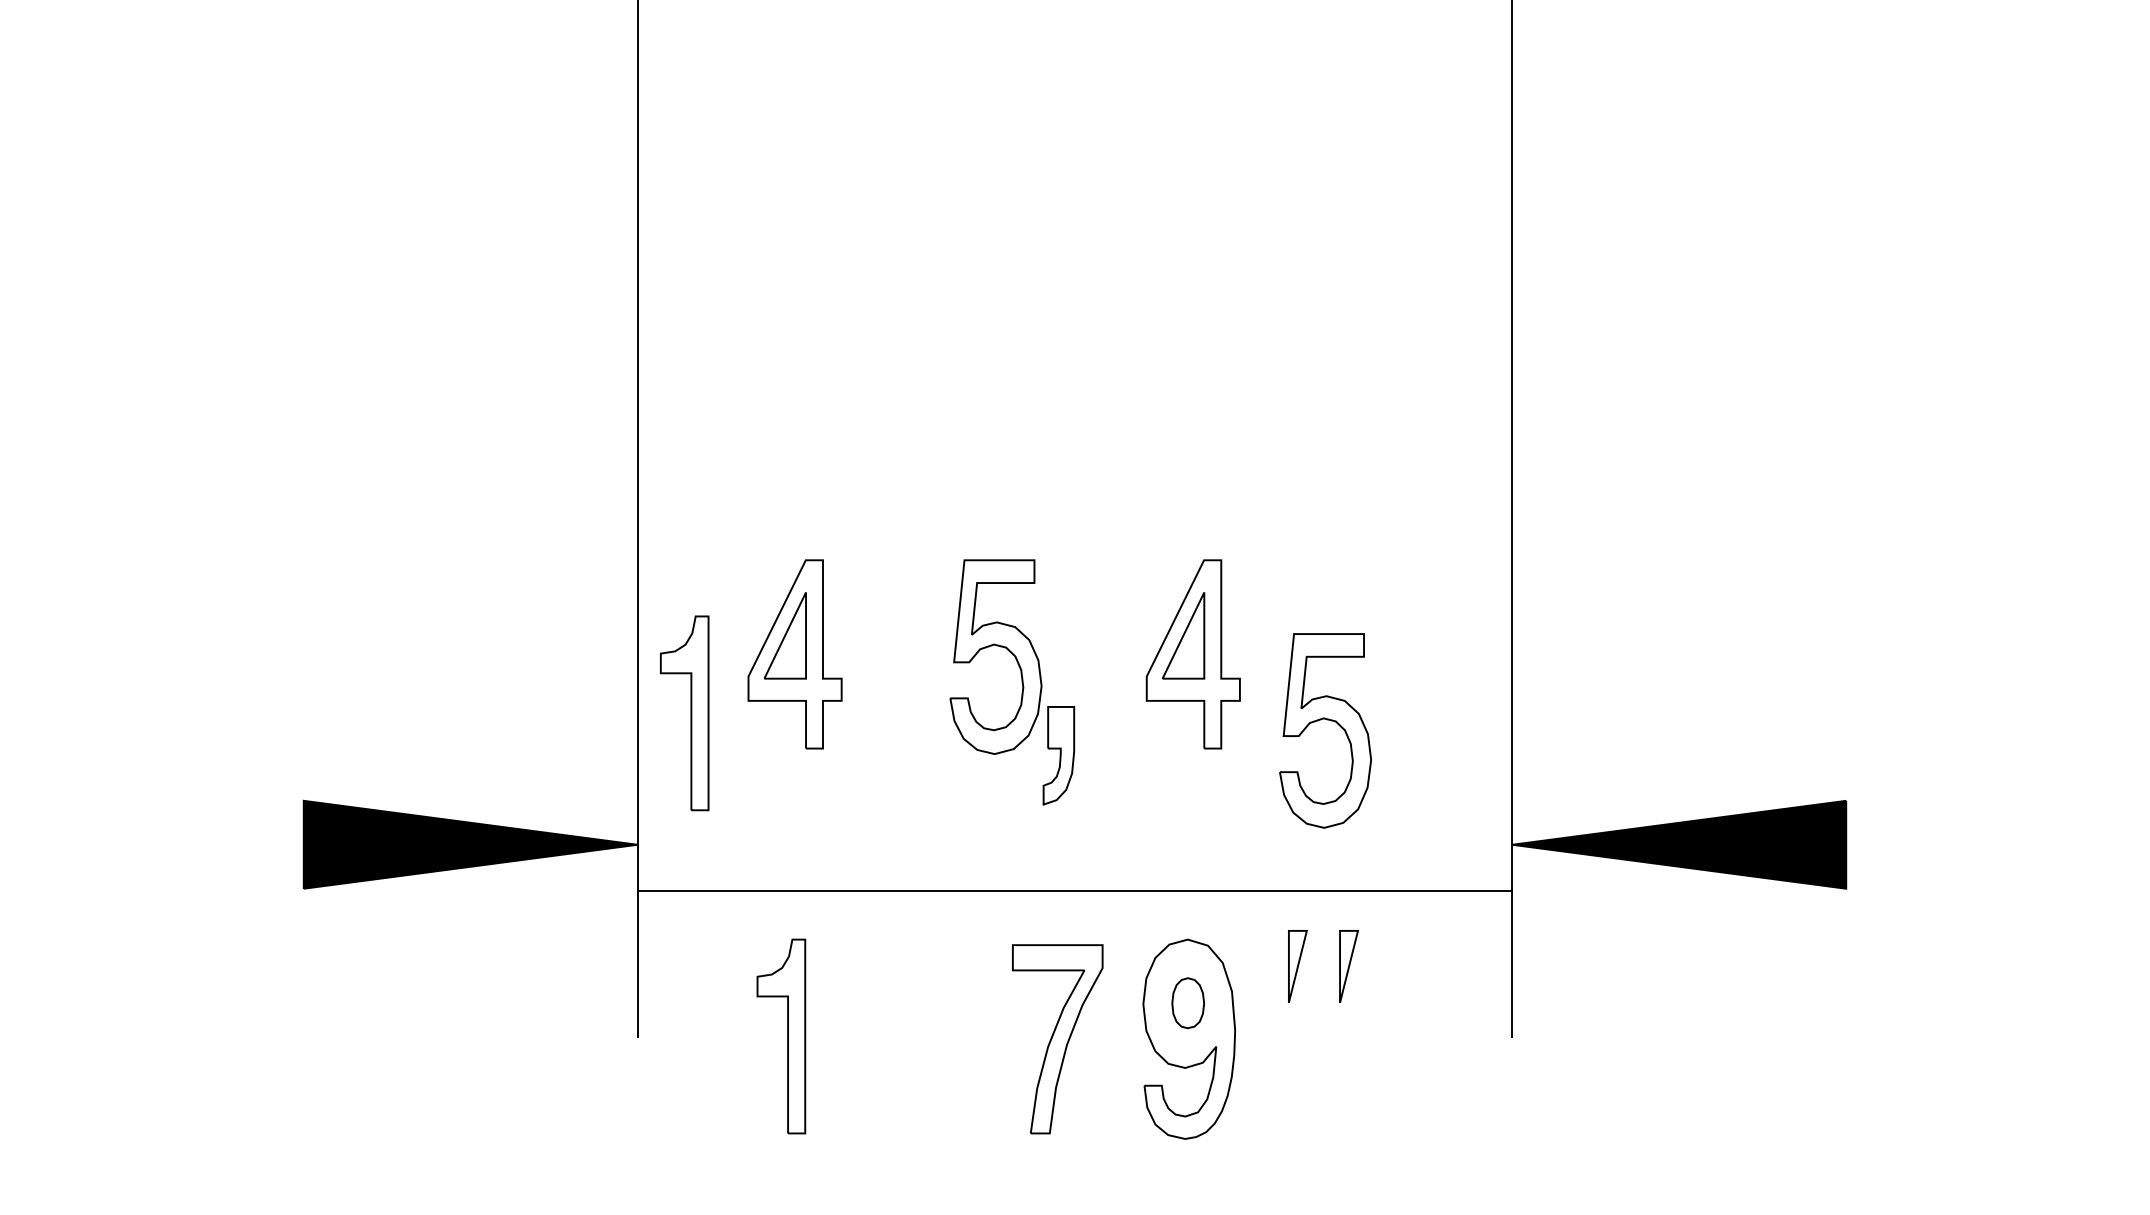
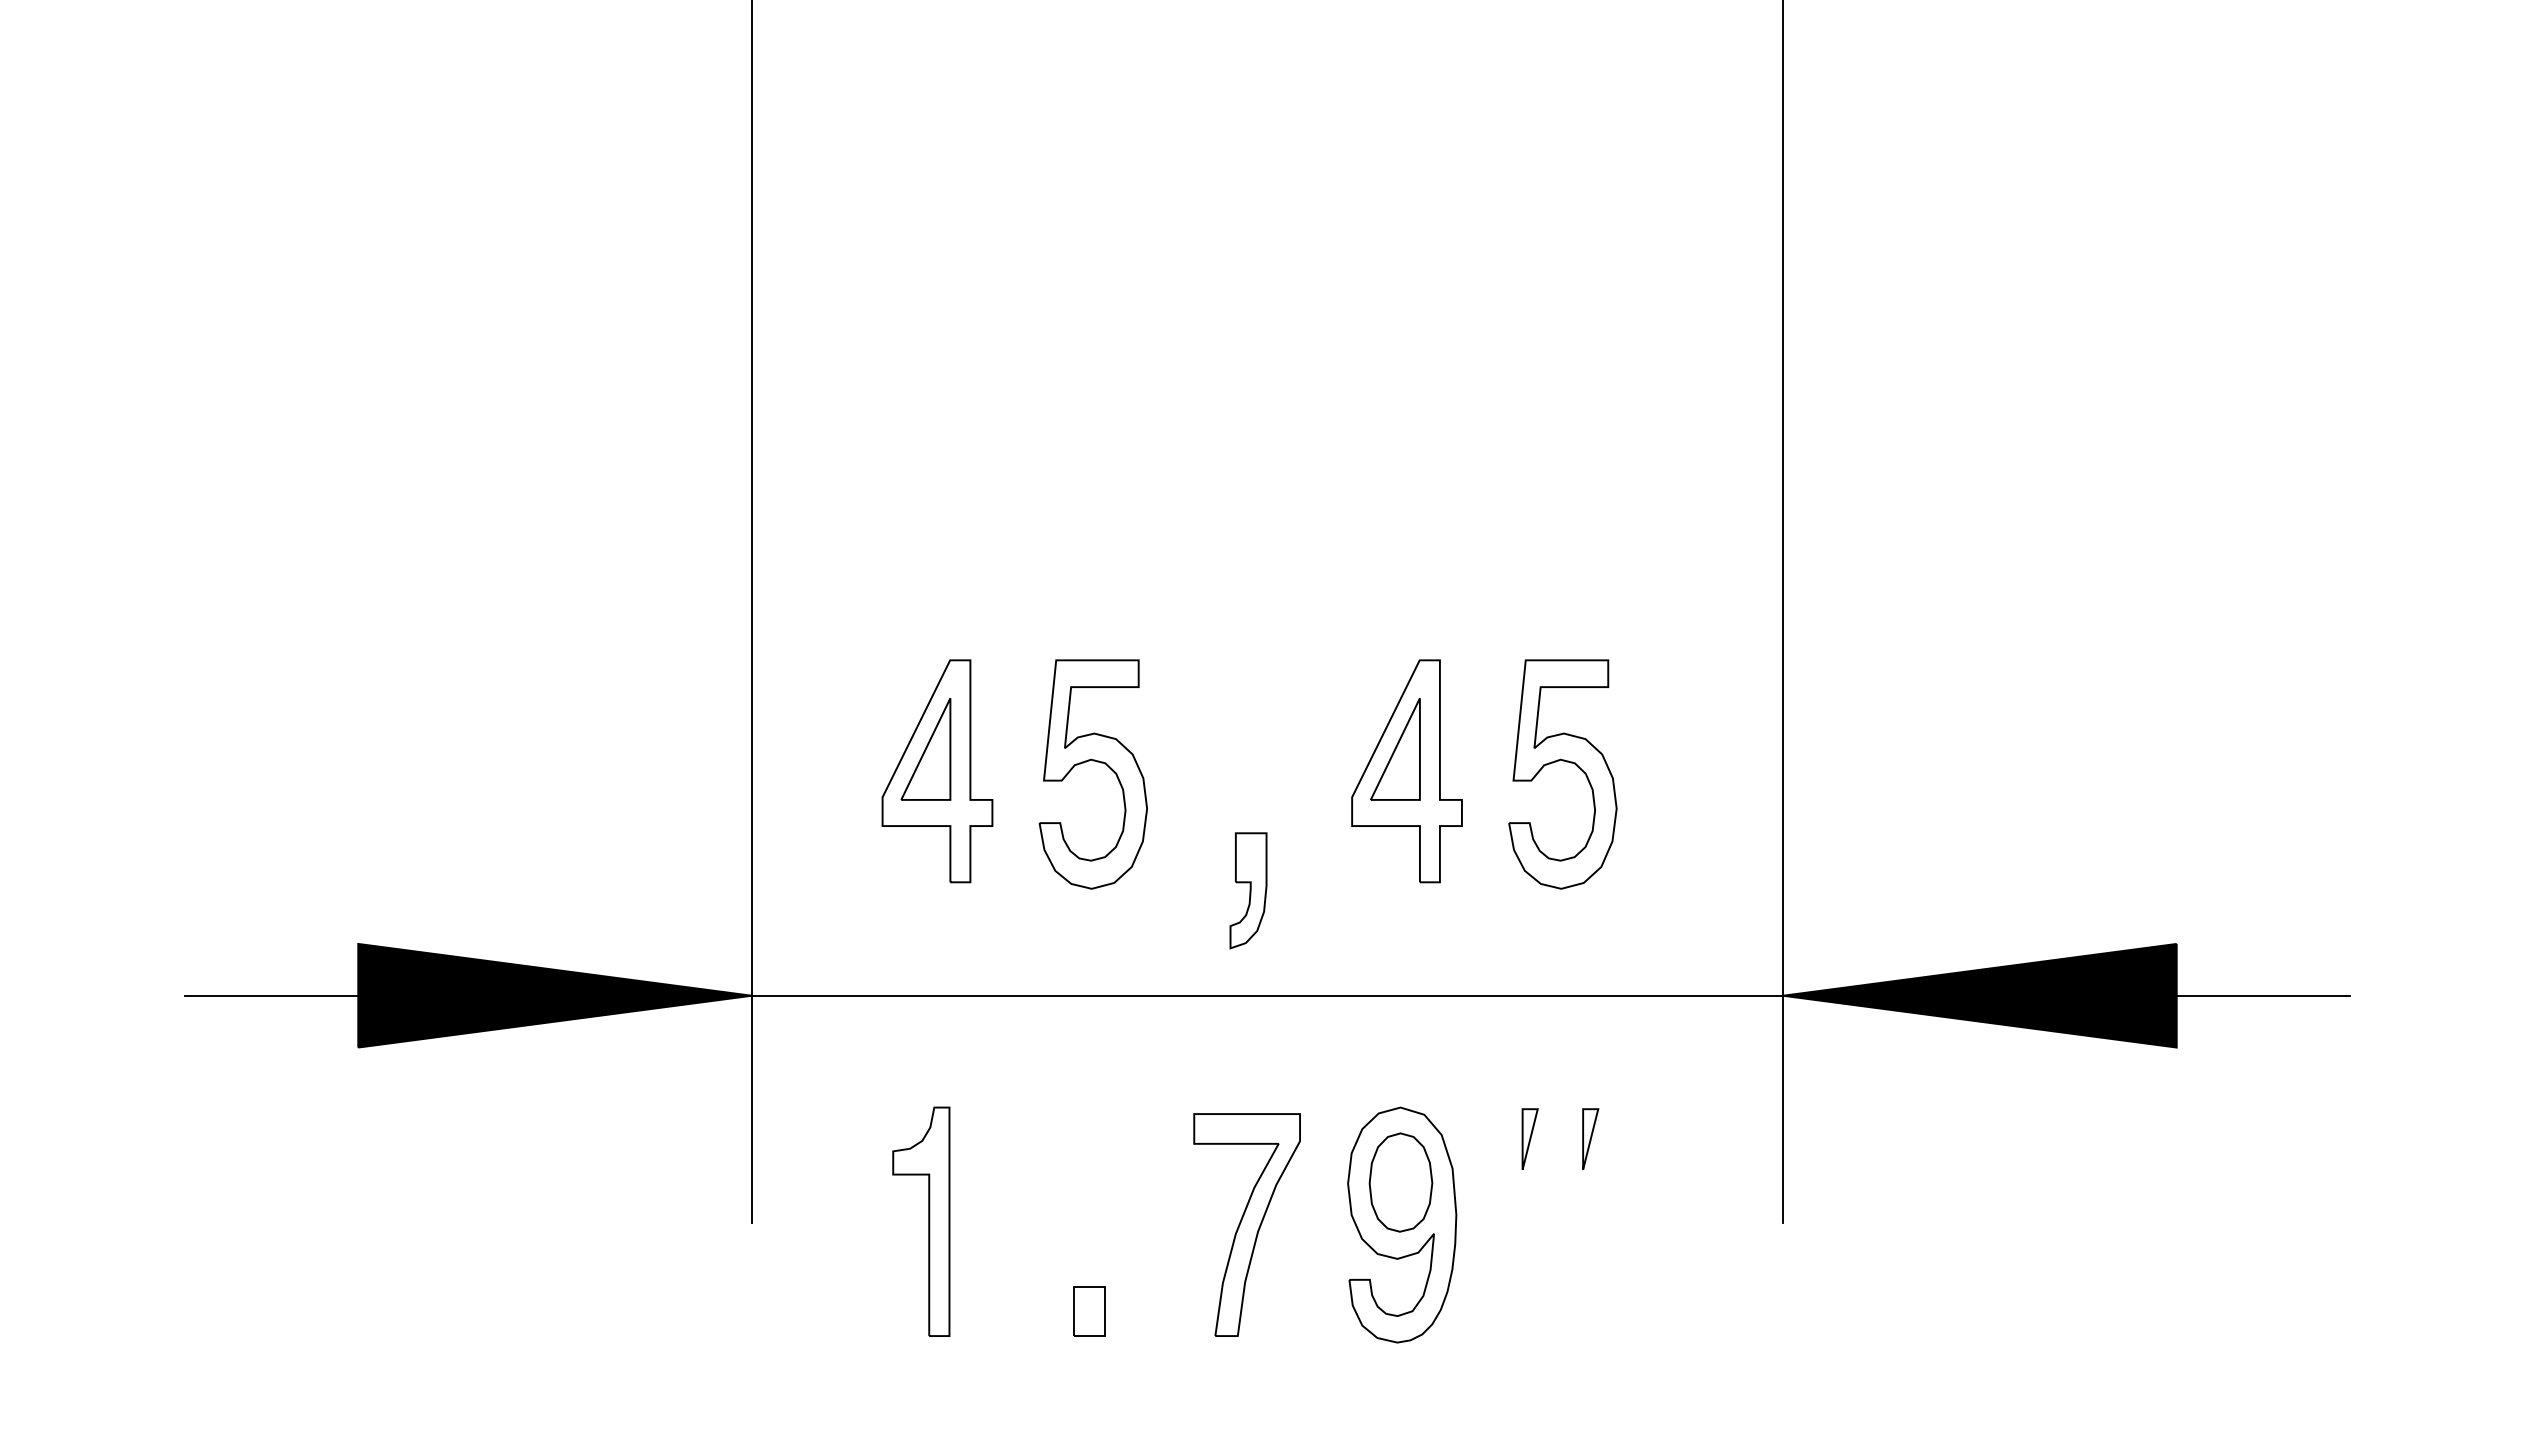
part: (999, 646) -> (1097, 762), moved
part: (690, 713) -> (814, 840), removed
part: (1328, 720) -> (1566, 762), moved
line: (230, 844) -> (271, 995), added
line: (1919, 844) -> (2263, 995), added
line: (1075, 890) -> (1267, 995), moved
part: (1297, 965) -> (1529, 1138), size x0.71
part: (1348, 965) -> (1590, 1138), size x0.71
part: (1187, 1003) -> (1400, 1182), size x1.67
part: (924, 1112) -> (1089, 1311), added

